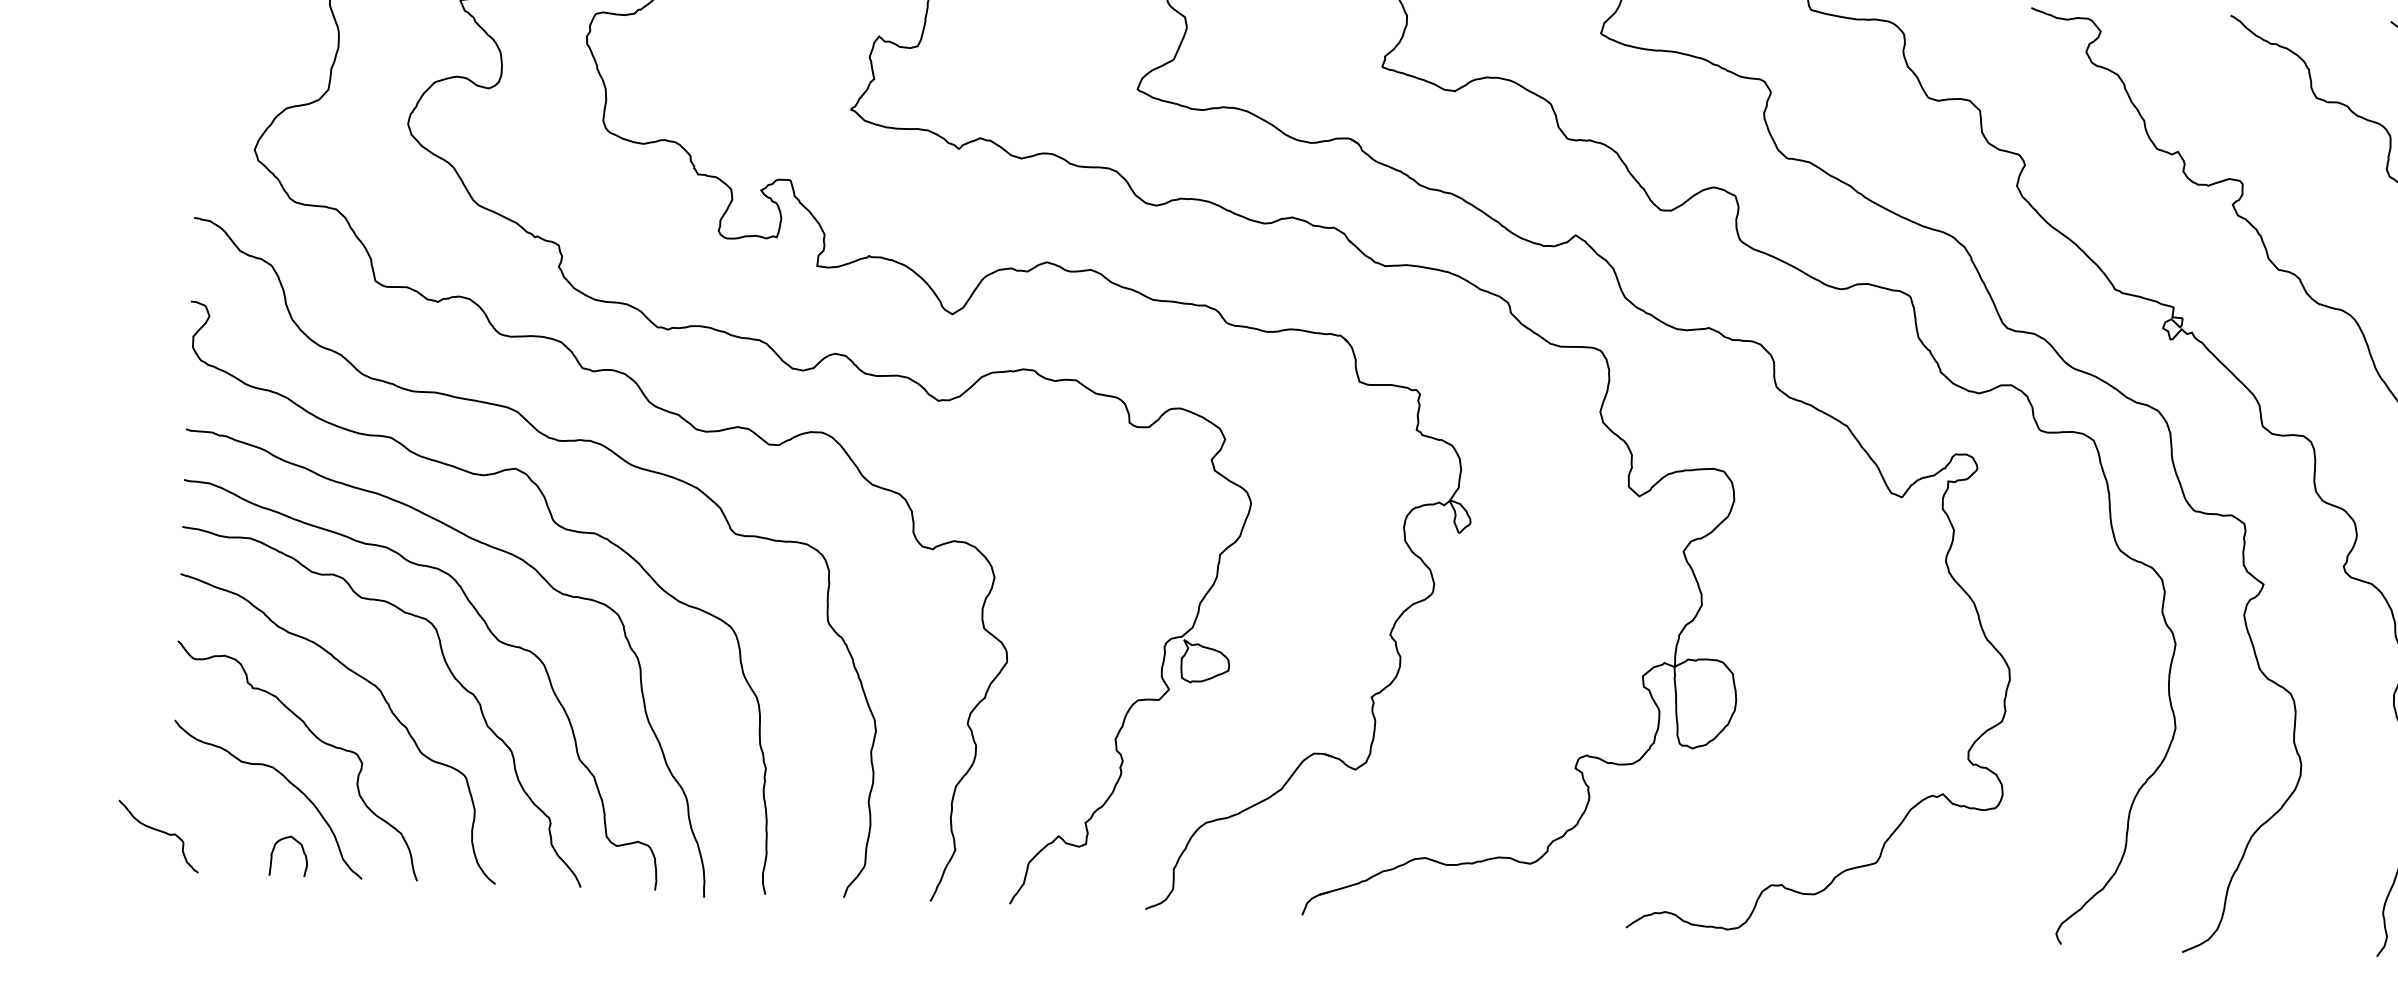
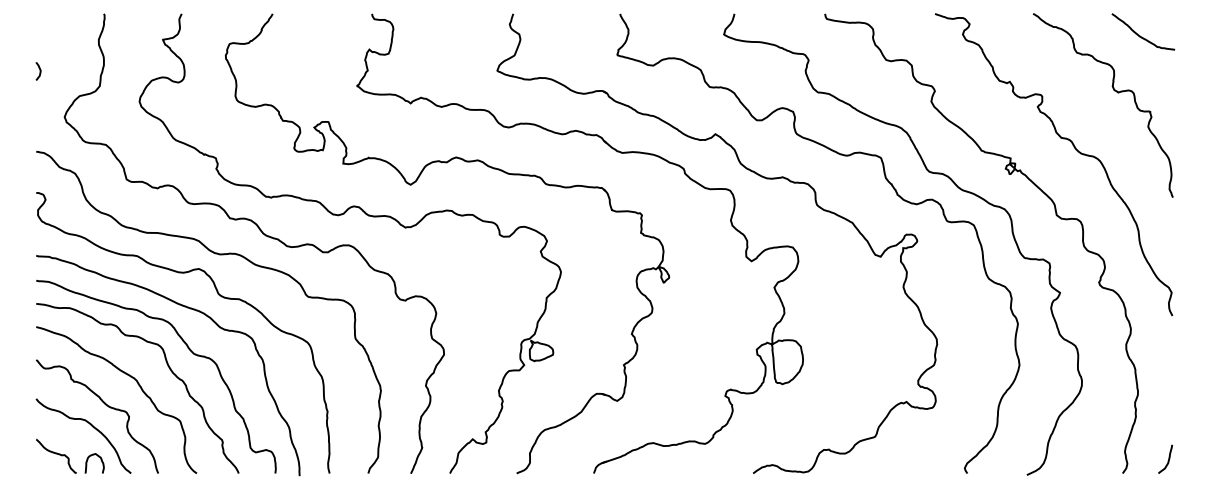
curve: (207, 55) -> (39, 71), added
curve: (158, 832) -> (56, 454), moved

